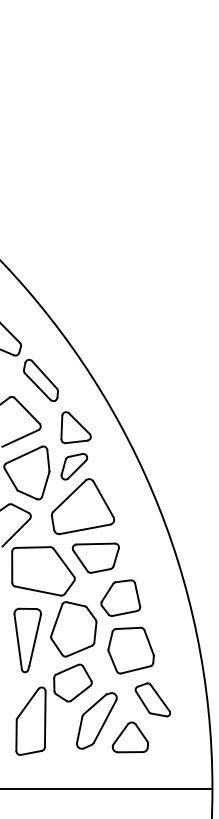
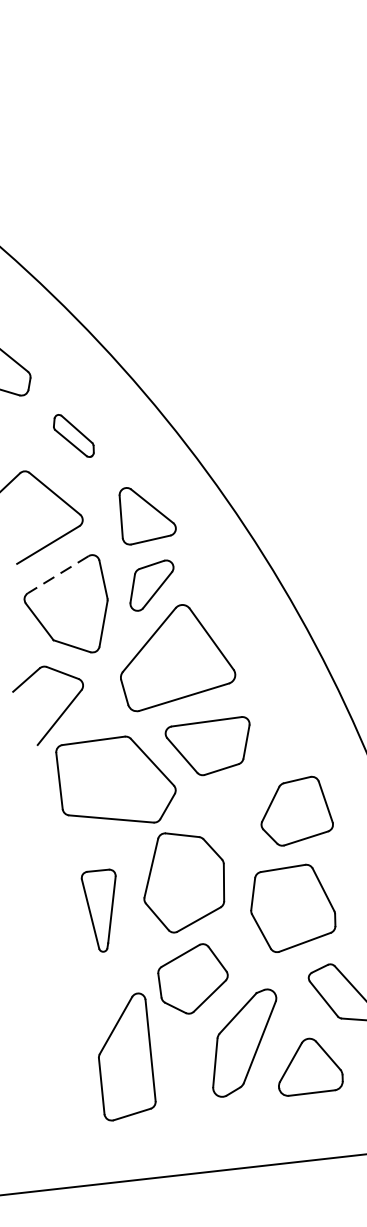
part: (40, 380) -> (72, 435), size x0.6
line: (23, 455) -> (57, 575), solid -> dashed
part: (120, 597) -> (295, 810), moved
part: (27, 640) -> (102, 910), size x0.7

